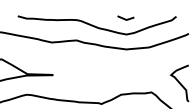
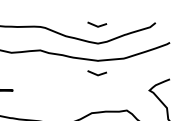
line: (125, 60) -> (96, 73), added

